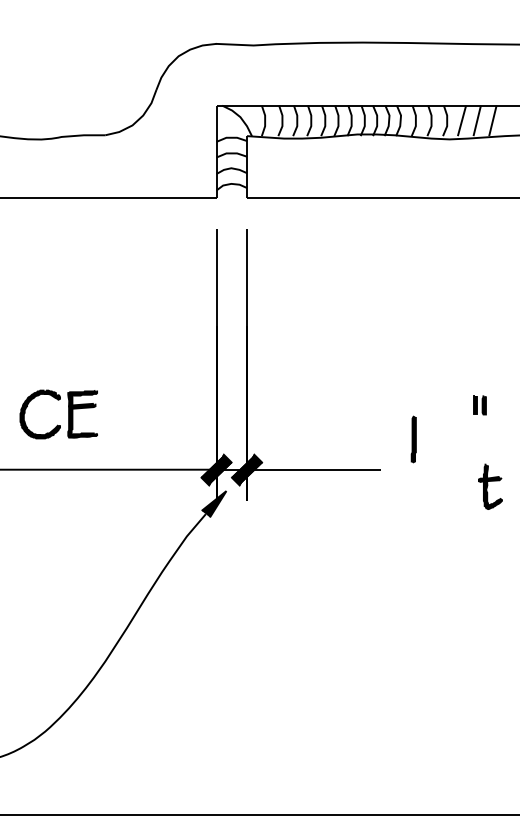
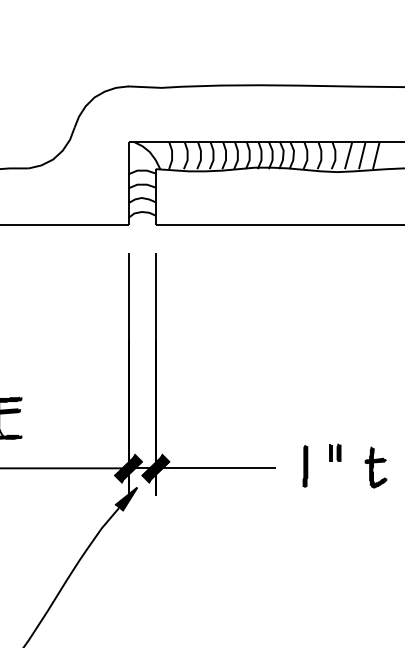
part: (479, 405) -> (334, 452), moved
part: (413, 439) -> (305, 466), moved
part: (490, 486) -> (376, 467), moved

